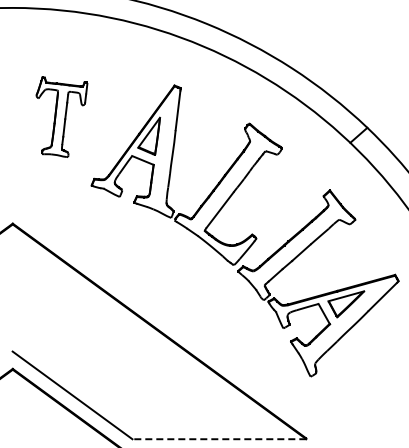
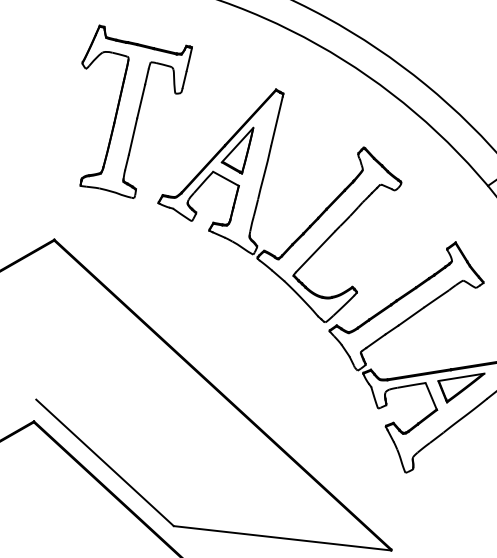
part: (61, 116) -> (130, 112), size x1.67
line: (219, 439) -> (282, 538), dashed -> solid

